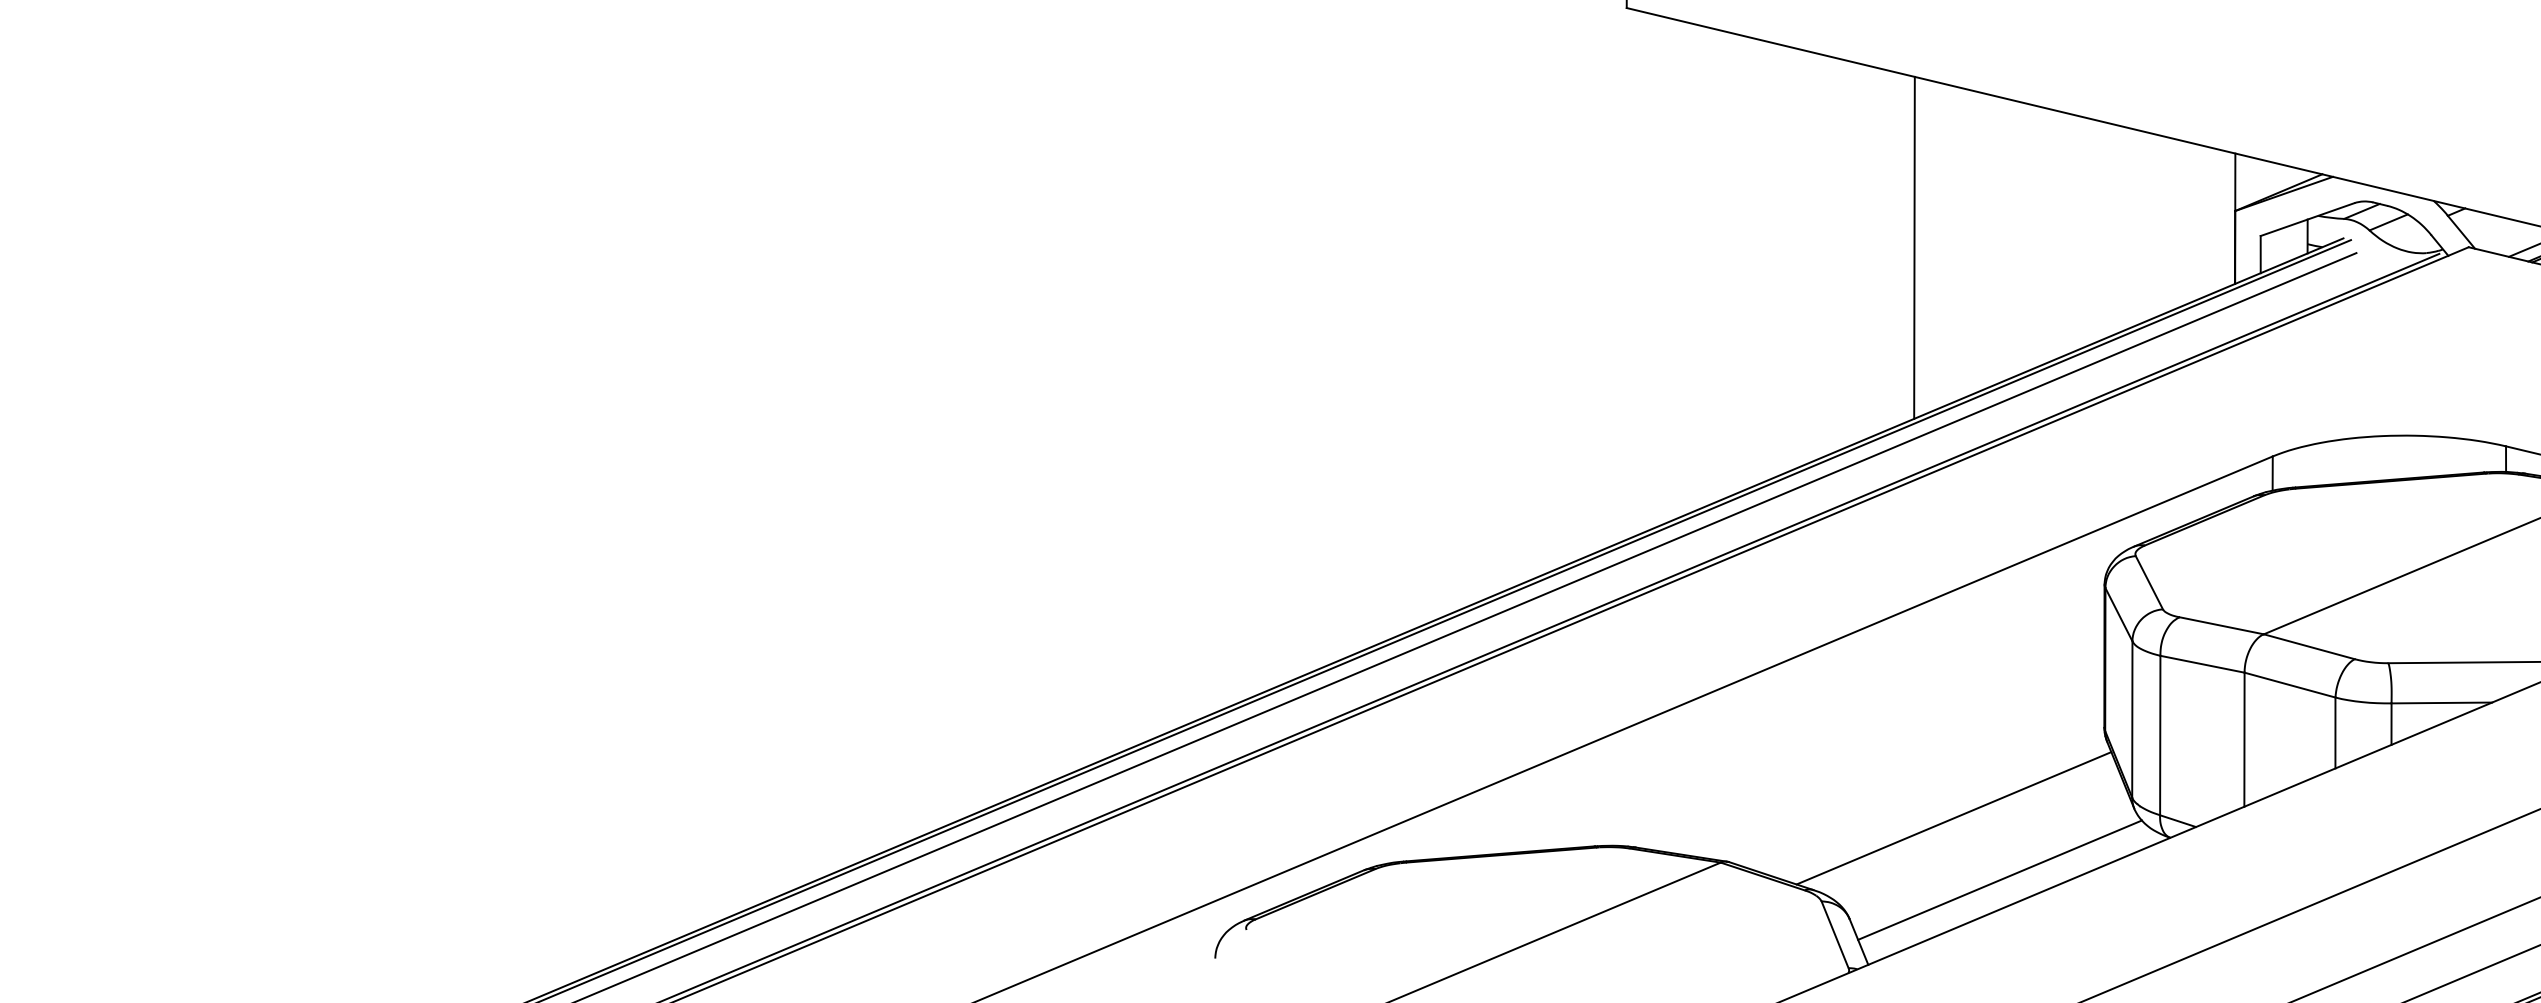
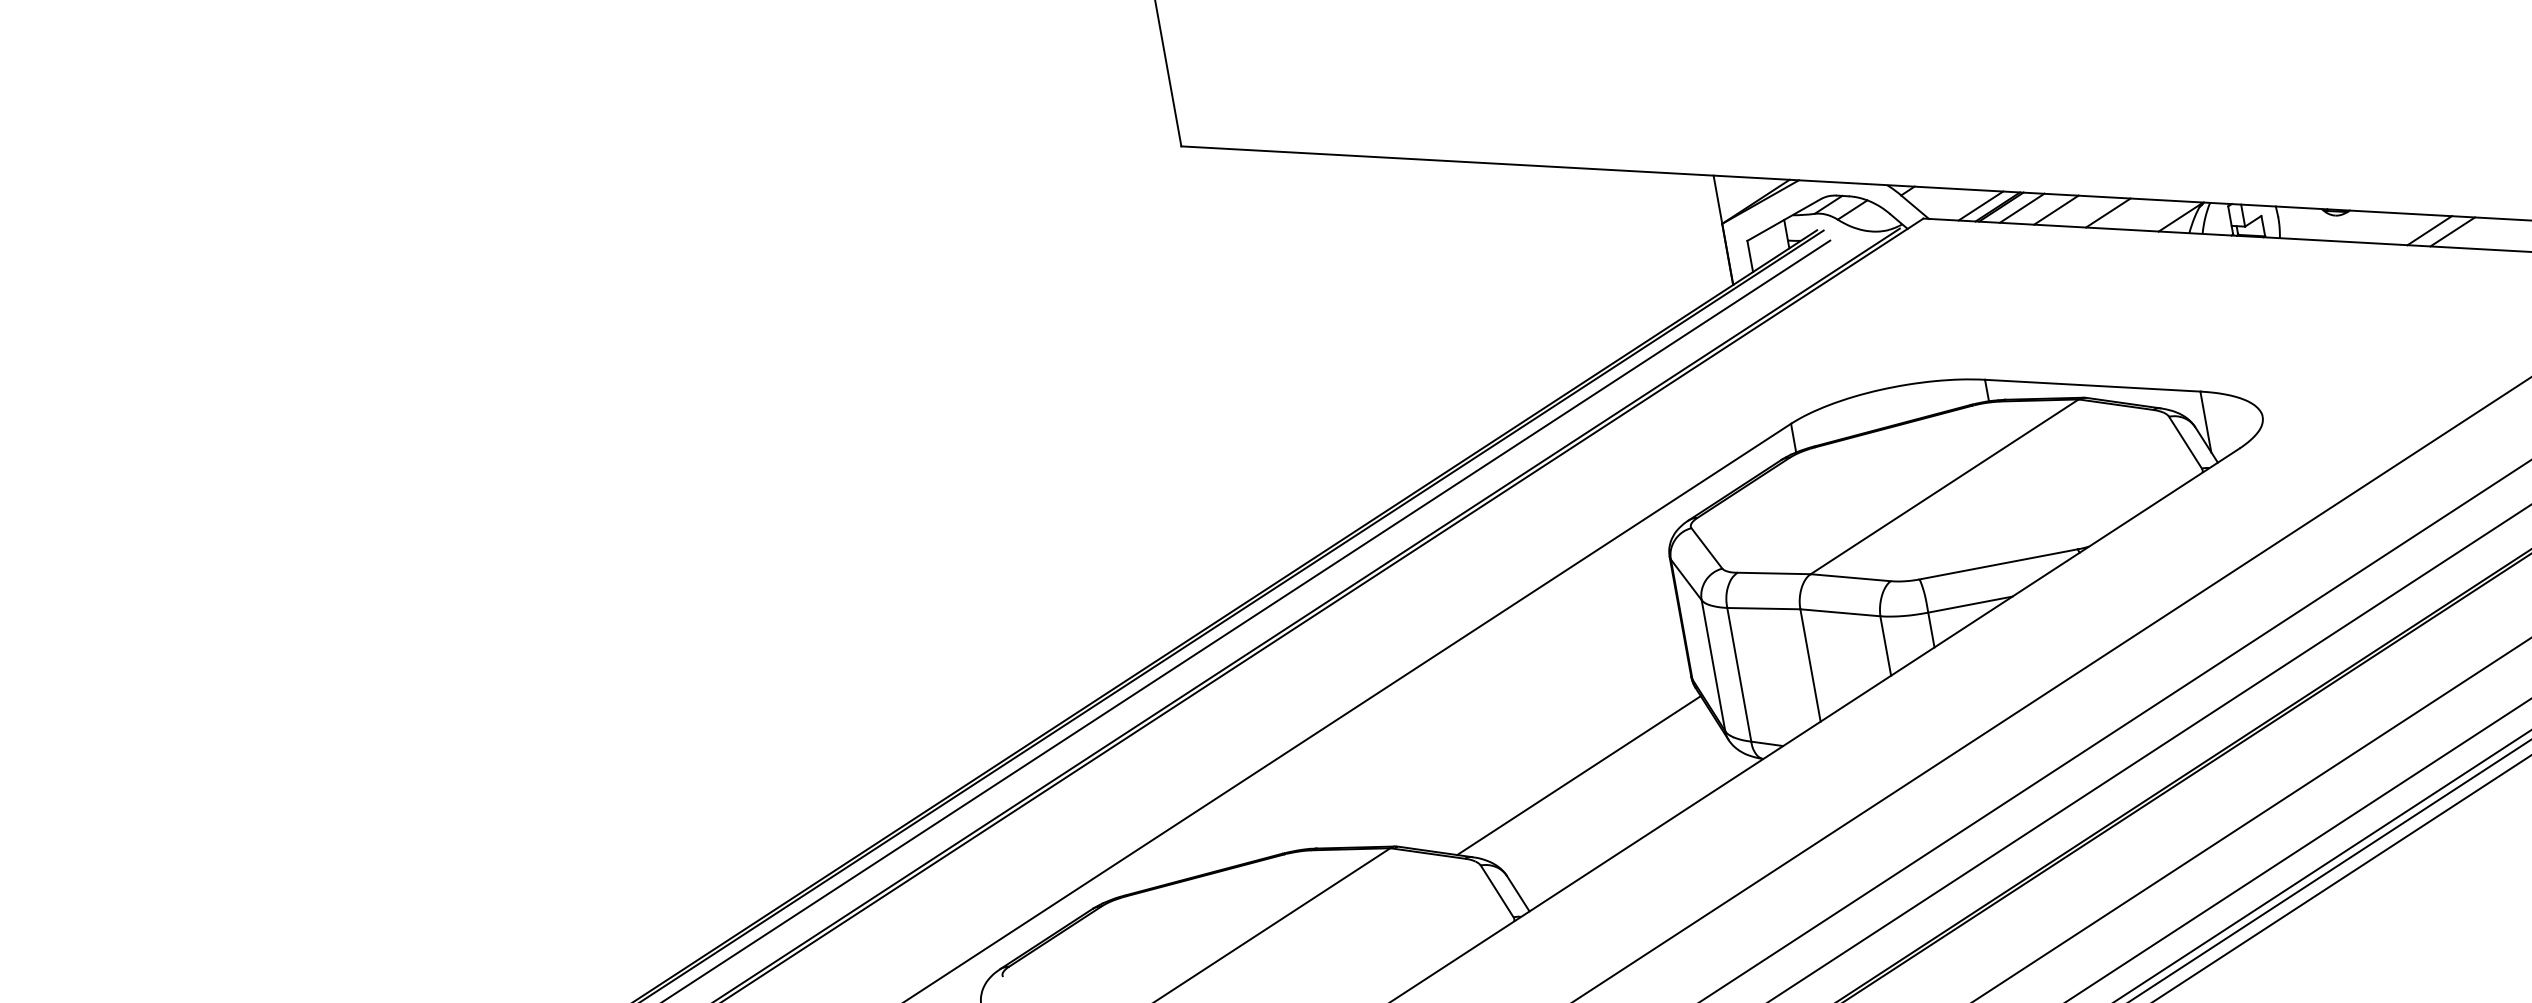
line: (1913, 247) -> (1458, 303), removed
line: (1999, 880) -> (1626, 820), removed

